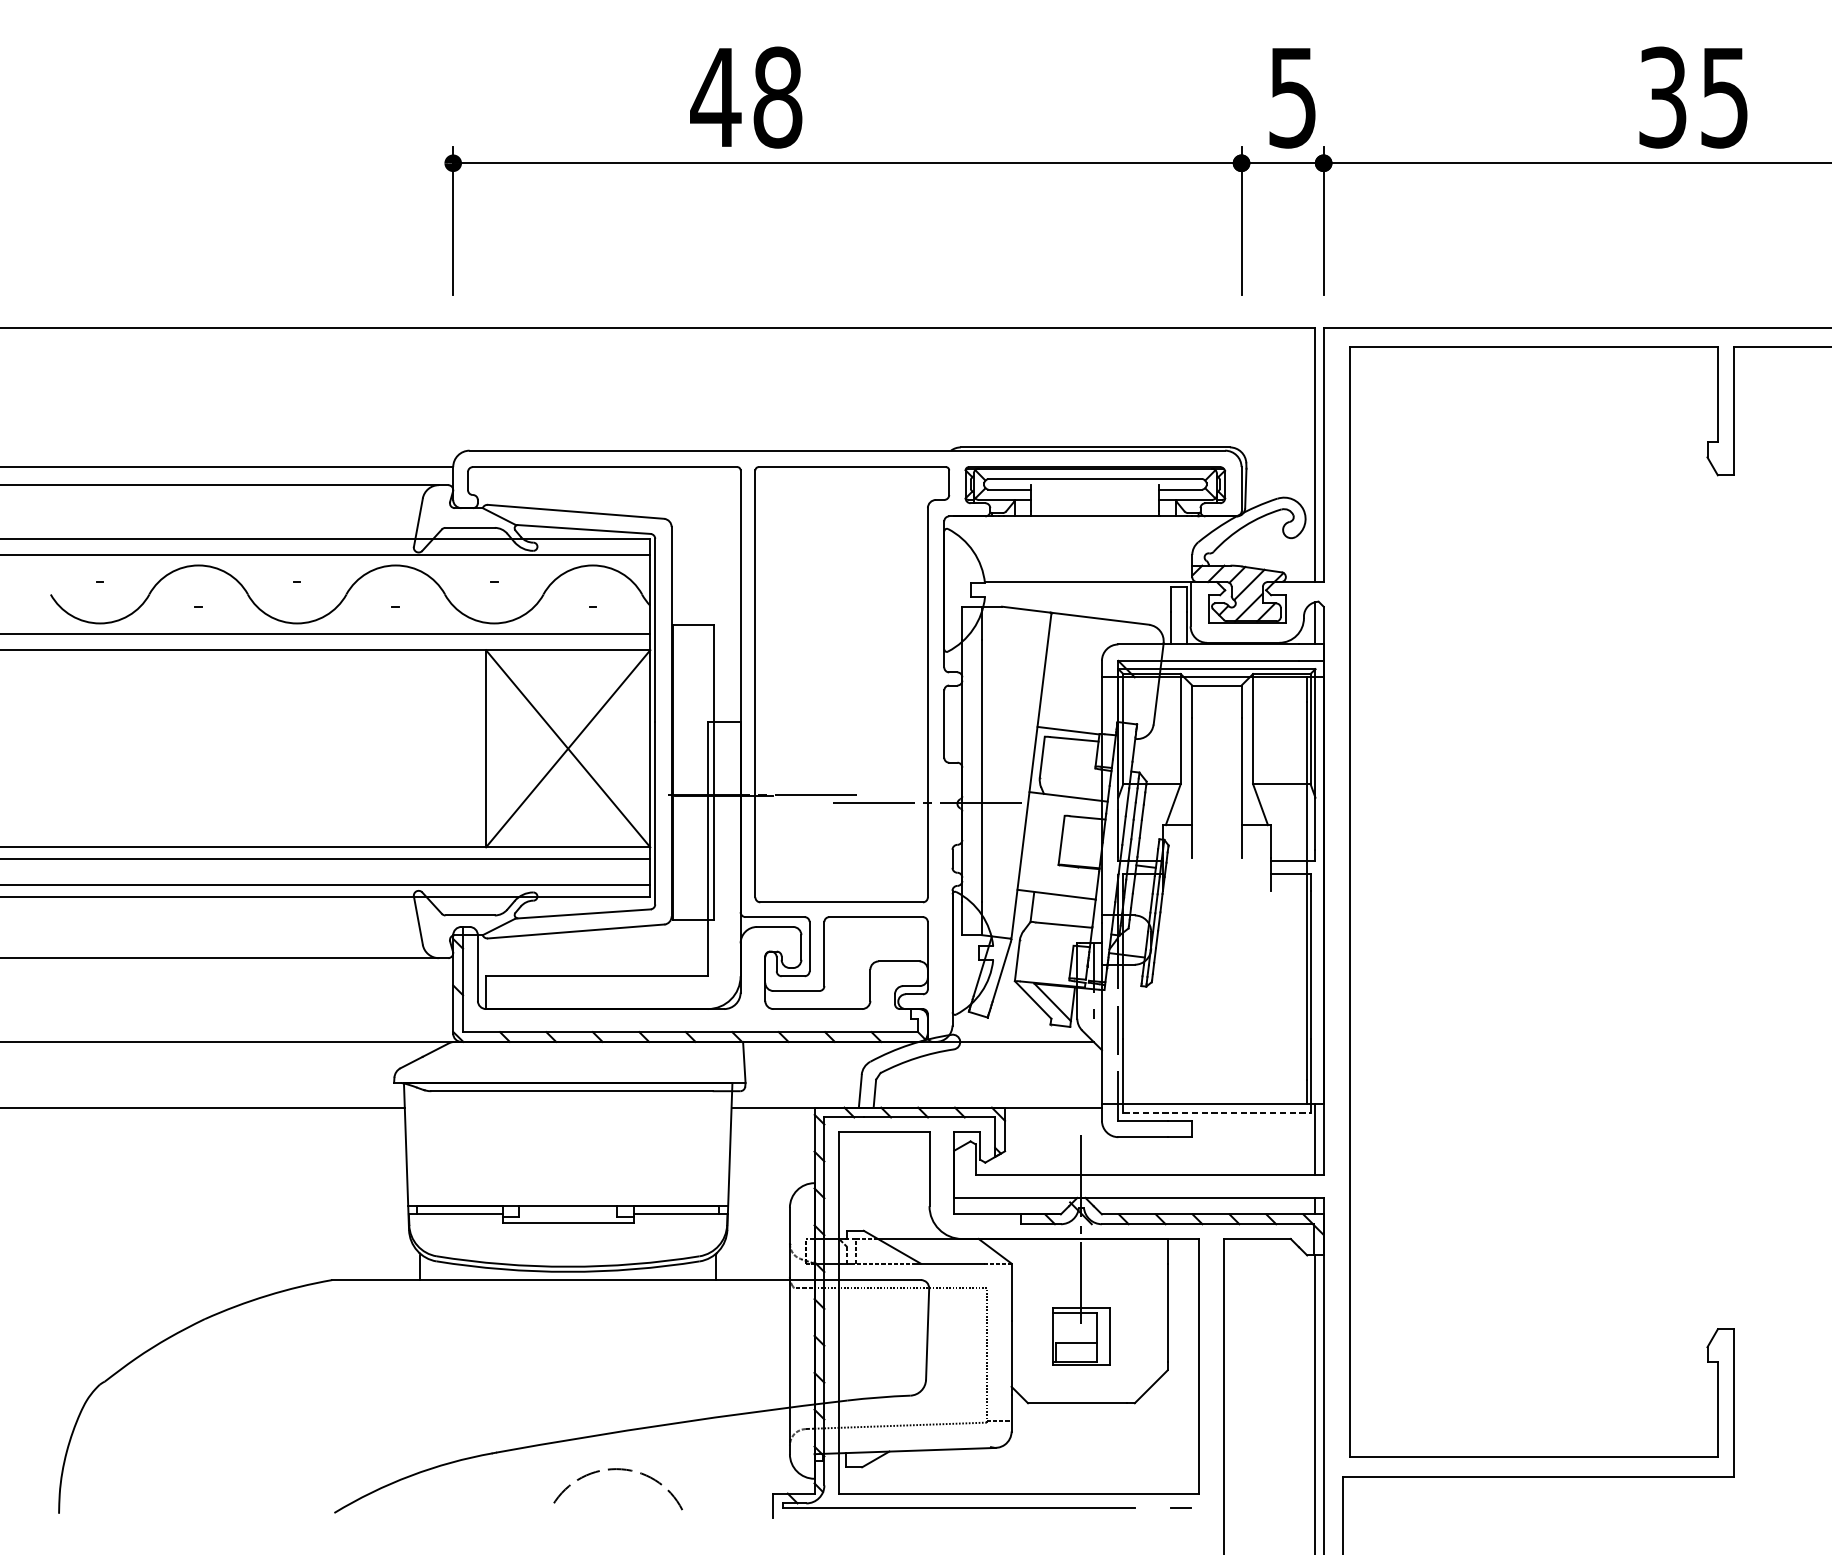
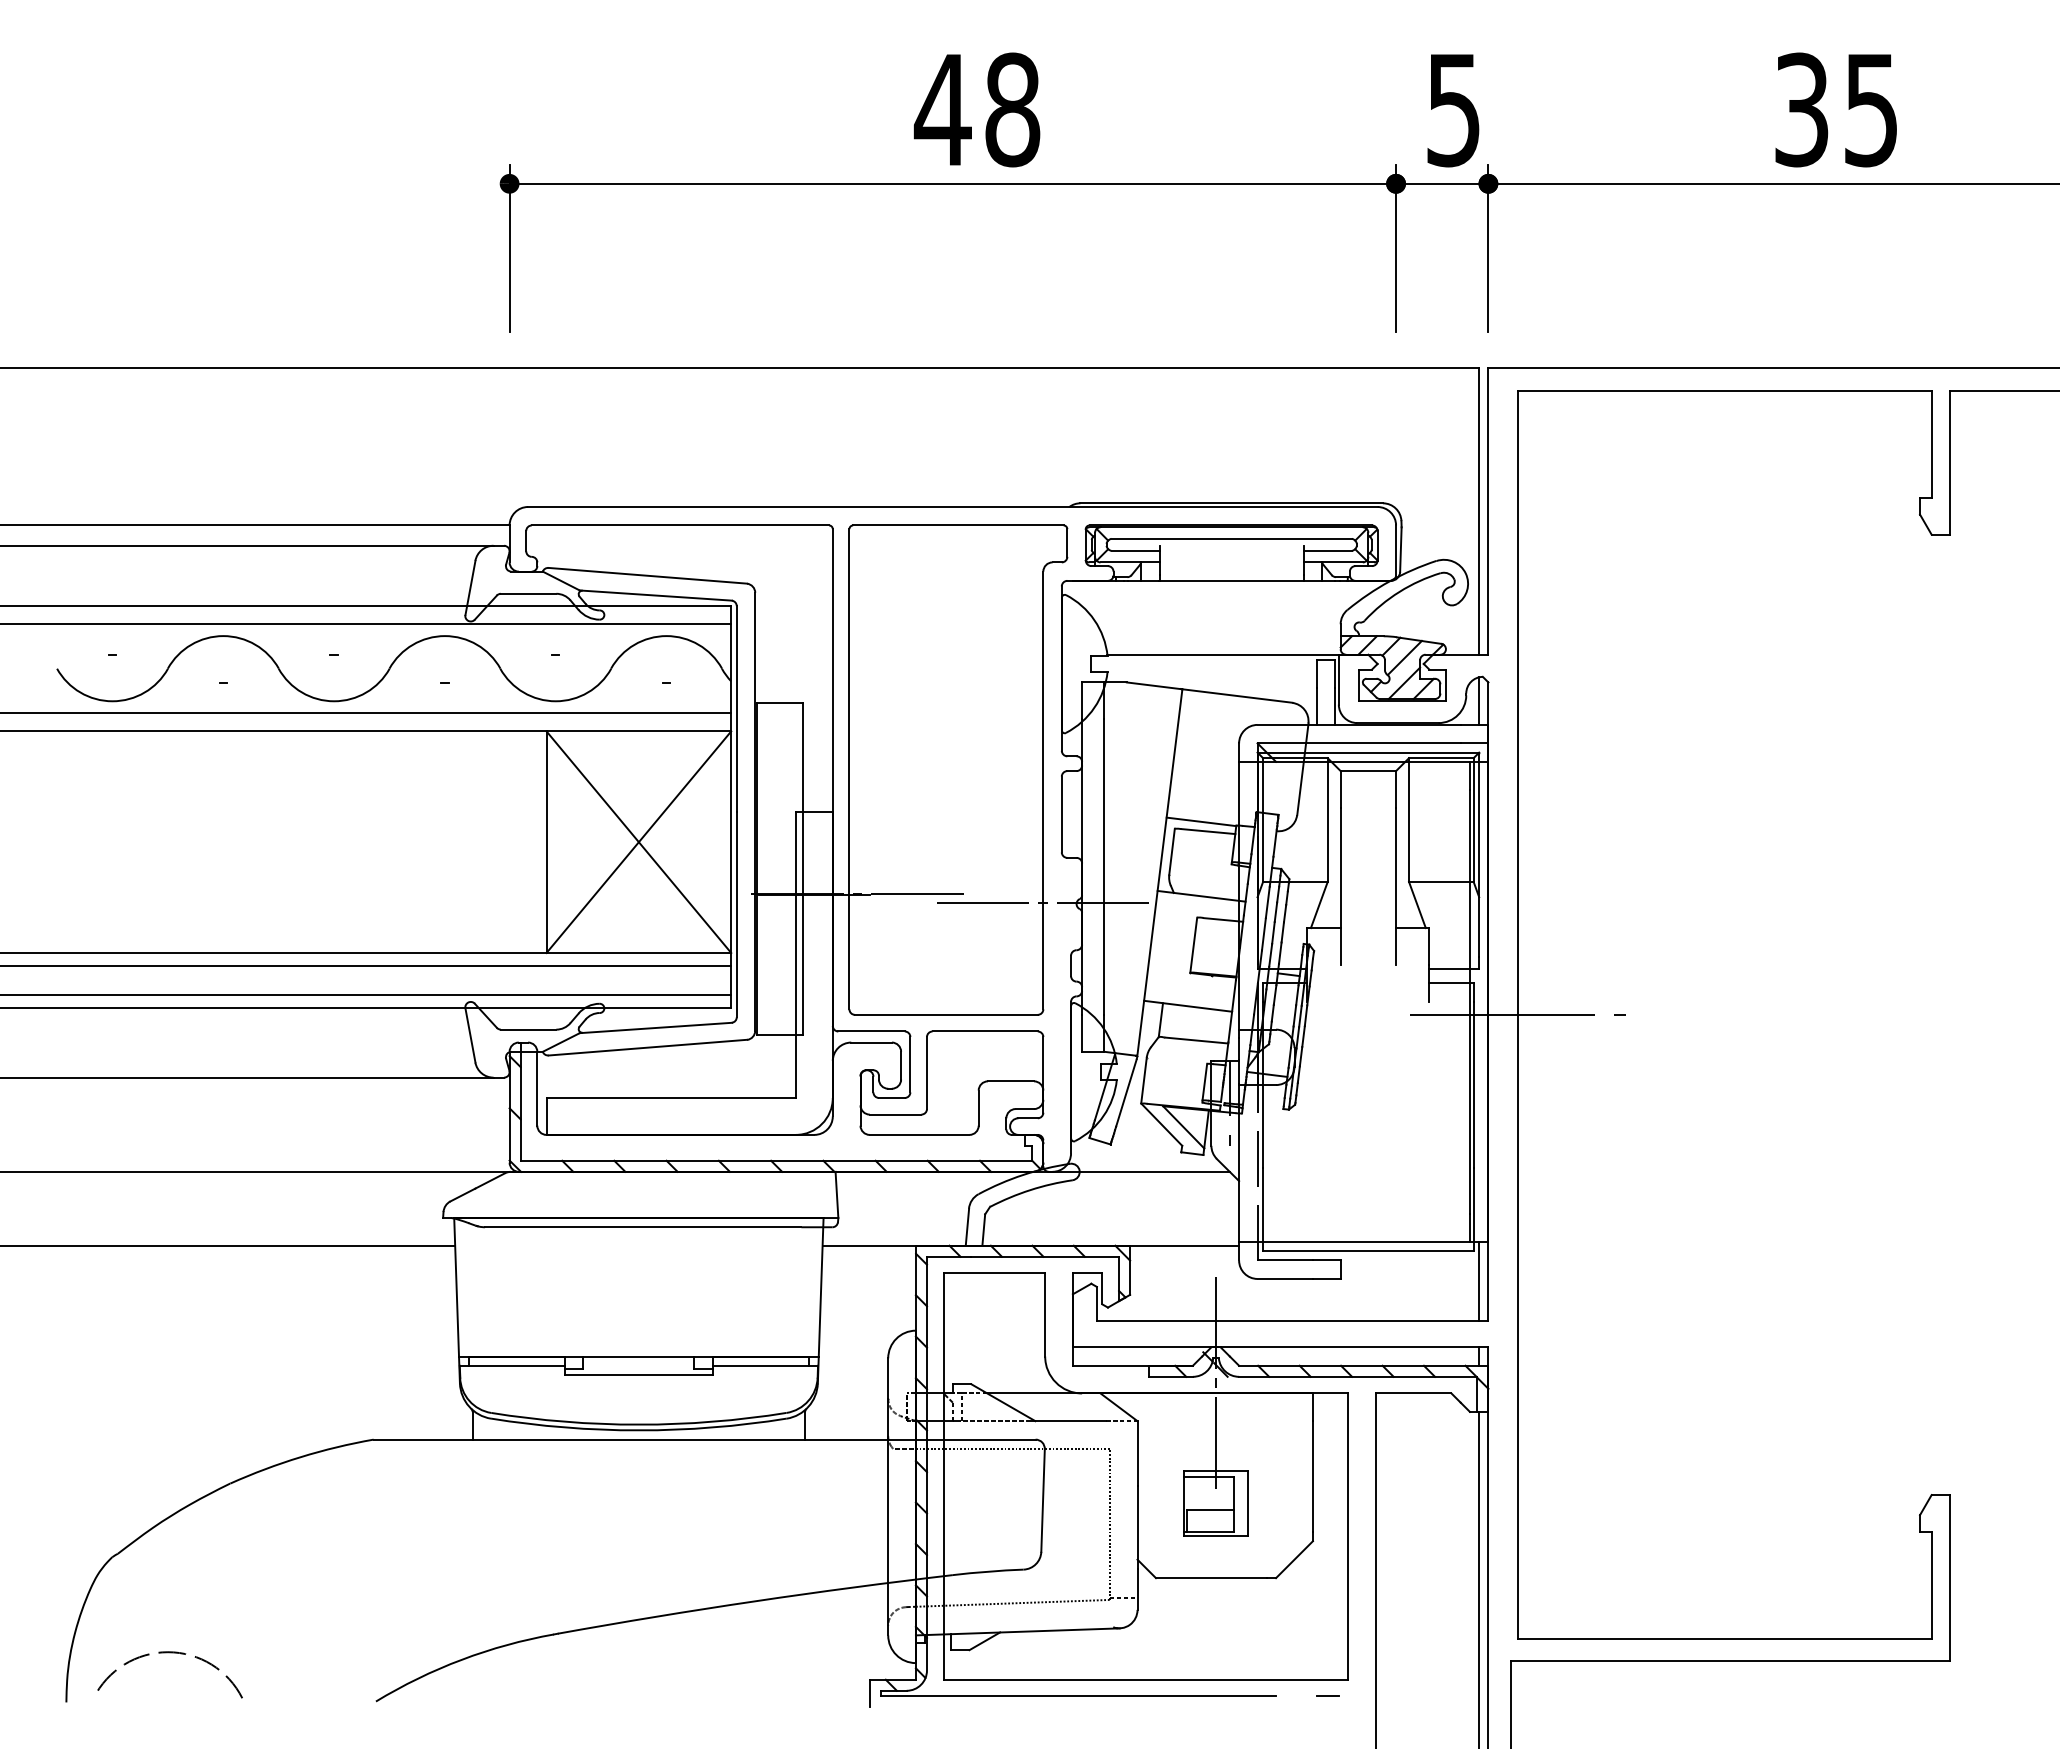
text: (745, 97) -> (976, 109), moved
text: (1692, 97) -> (1835, 109), moved
line: (1349, 902) -> (1517, 1014), added
line: (1217, 1112) -> (1368, 1251), dashed -> solid
arc: (617, 1470) -> (169, 1653), moved

